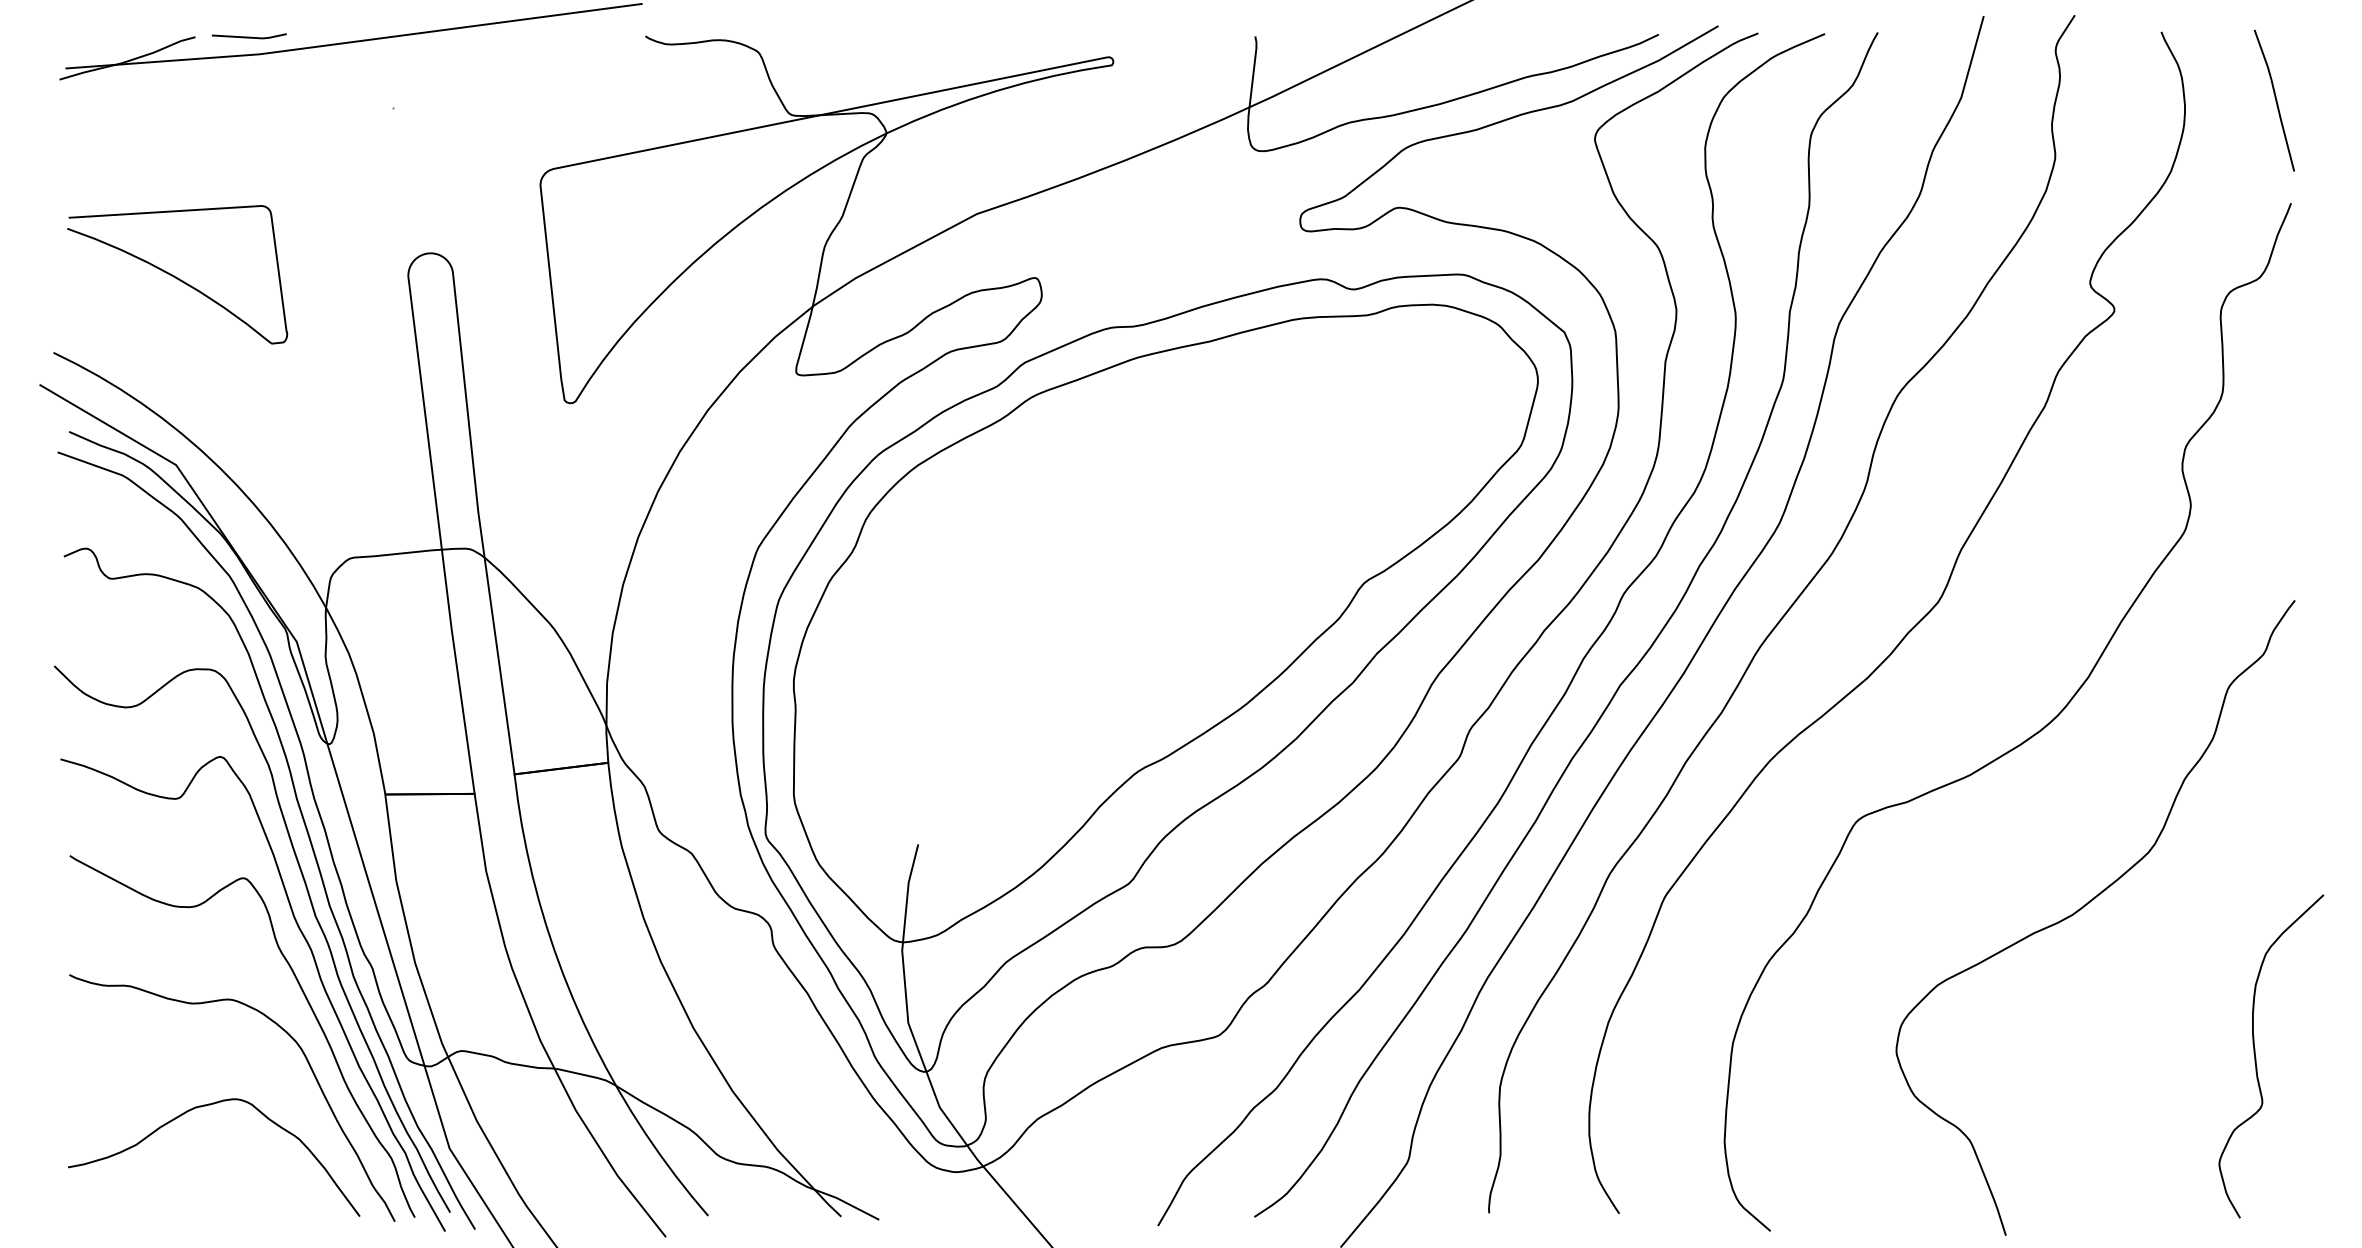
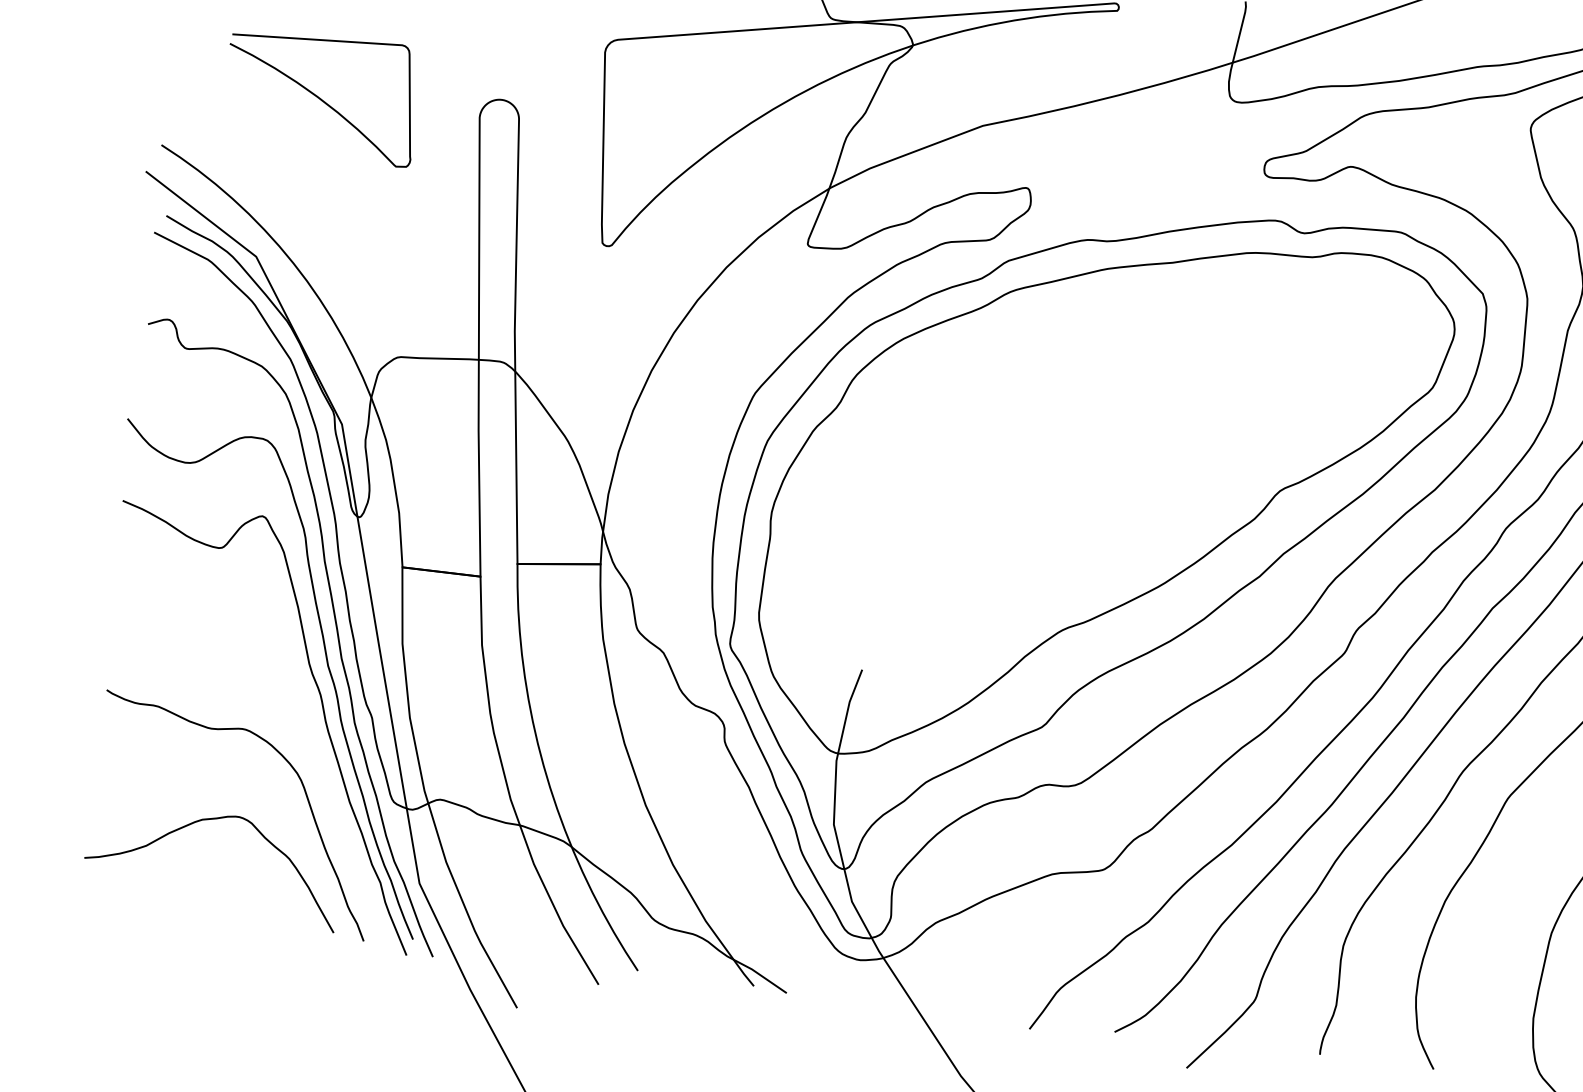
curve: (176, 276) -> (320, 97), moved
curve: (308, 1004) -> (312, 742), removed

